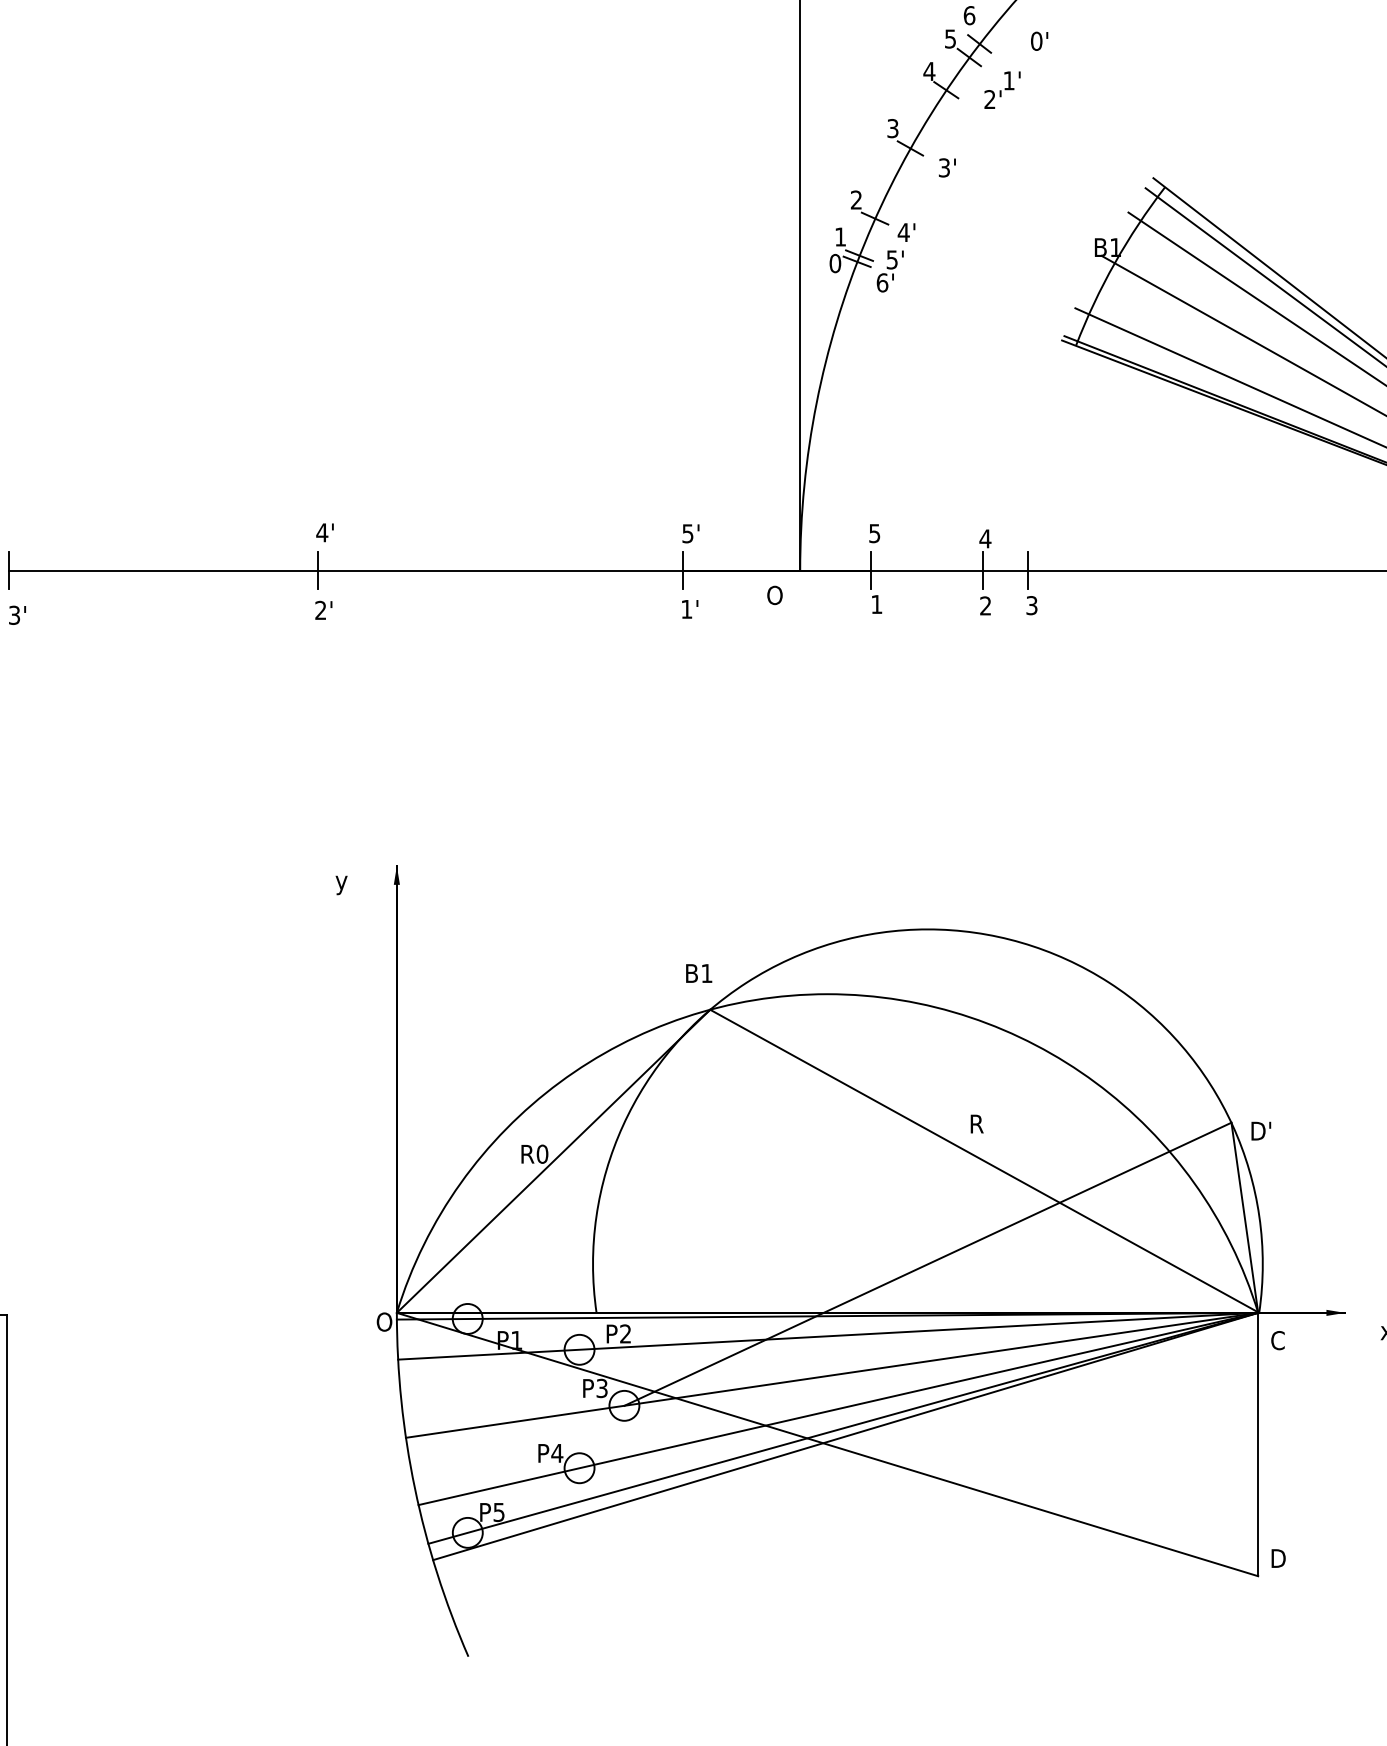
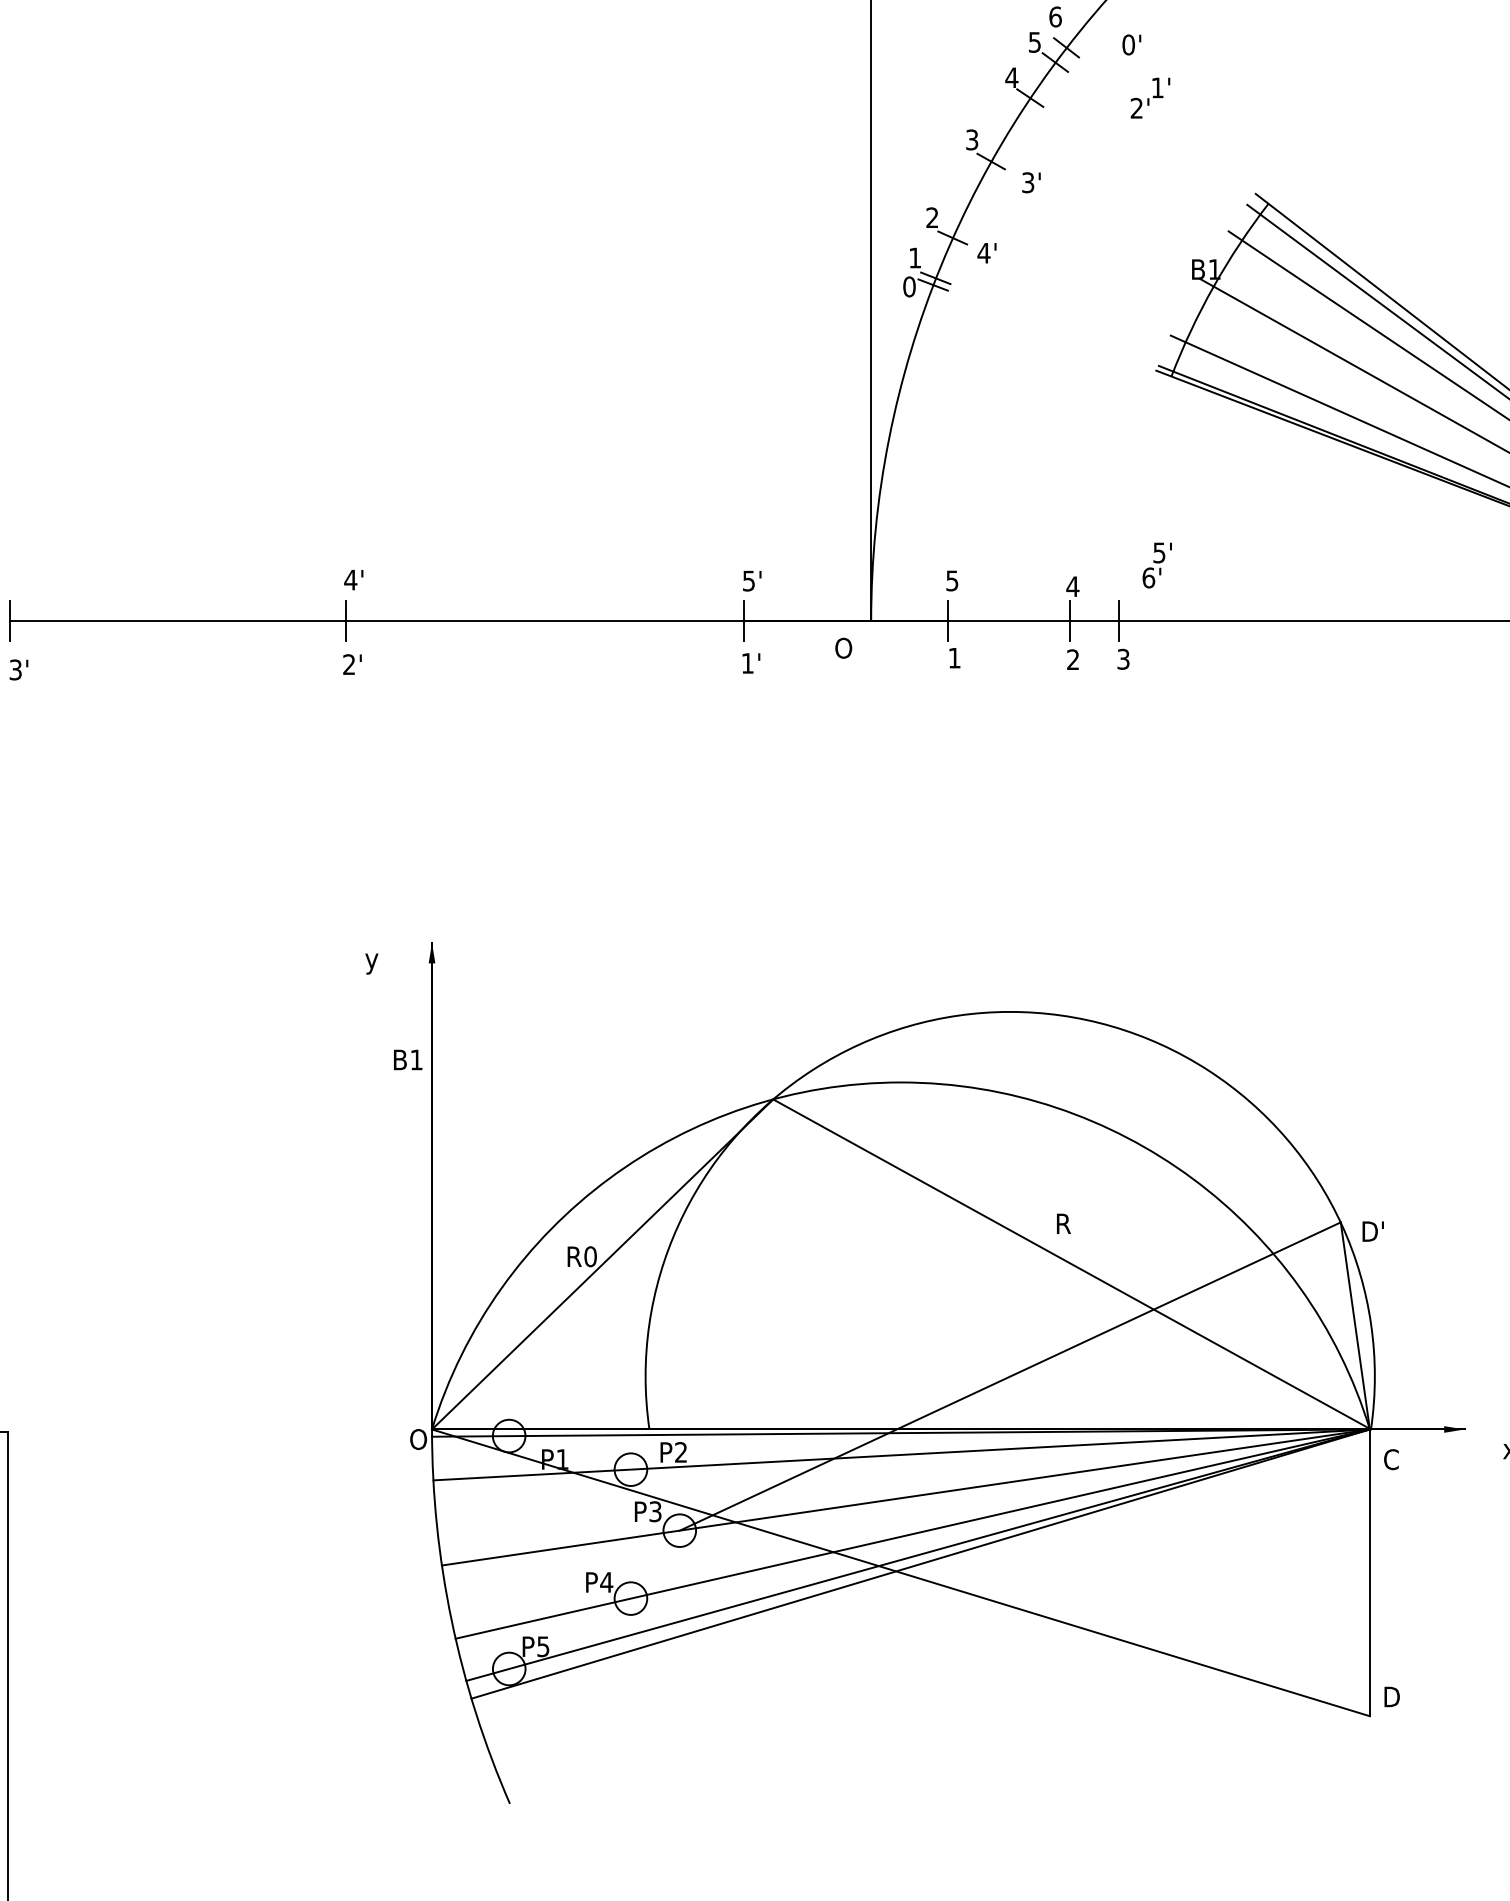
text: (1002, 89) -> (1150, 97), moved
text: (889, 271) -> (1156, 565), moved
text: (699, 973) -> (408, 1059), moved

